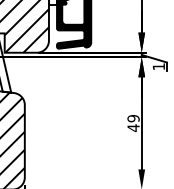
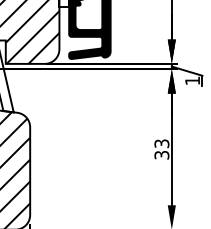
text: (133, 123) -> (161, 149), 49 -> 33

